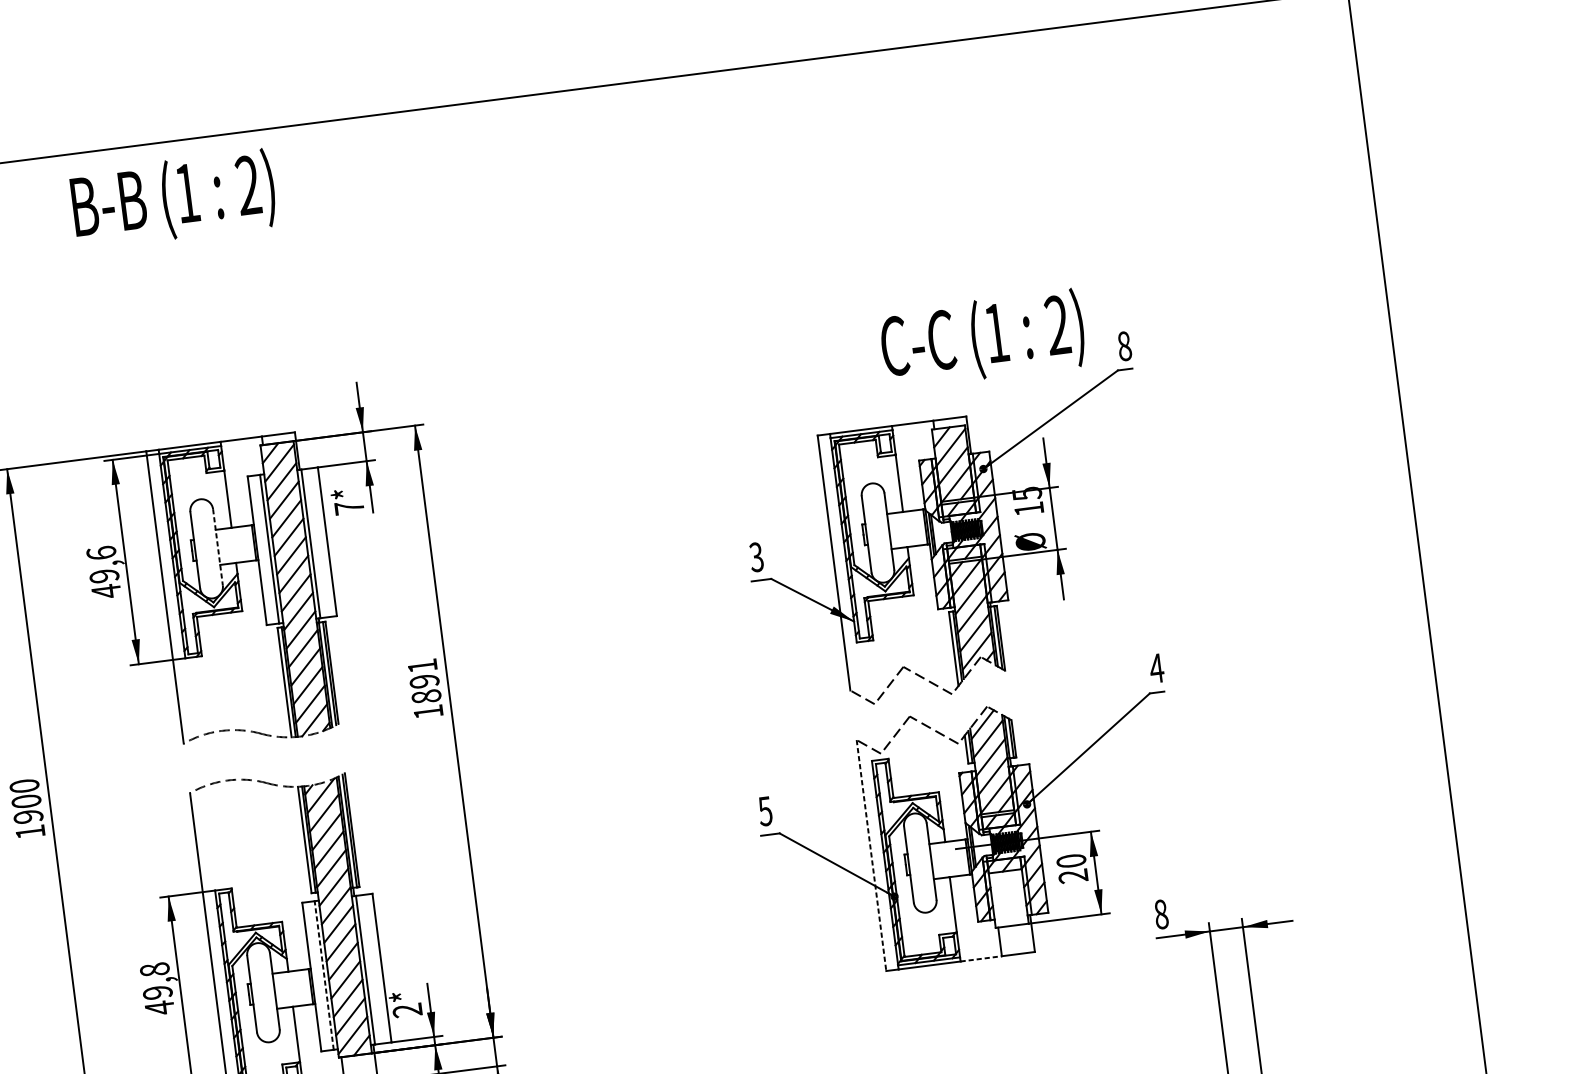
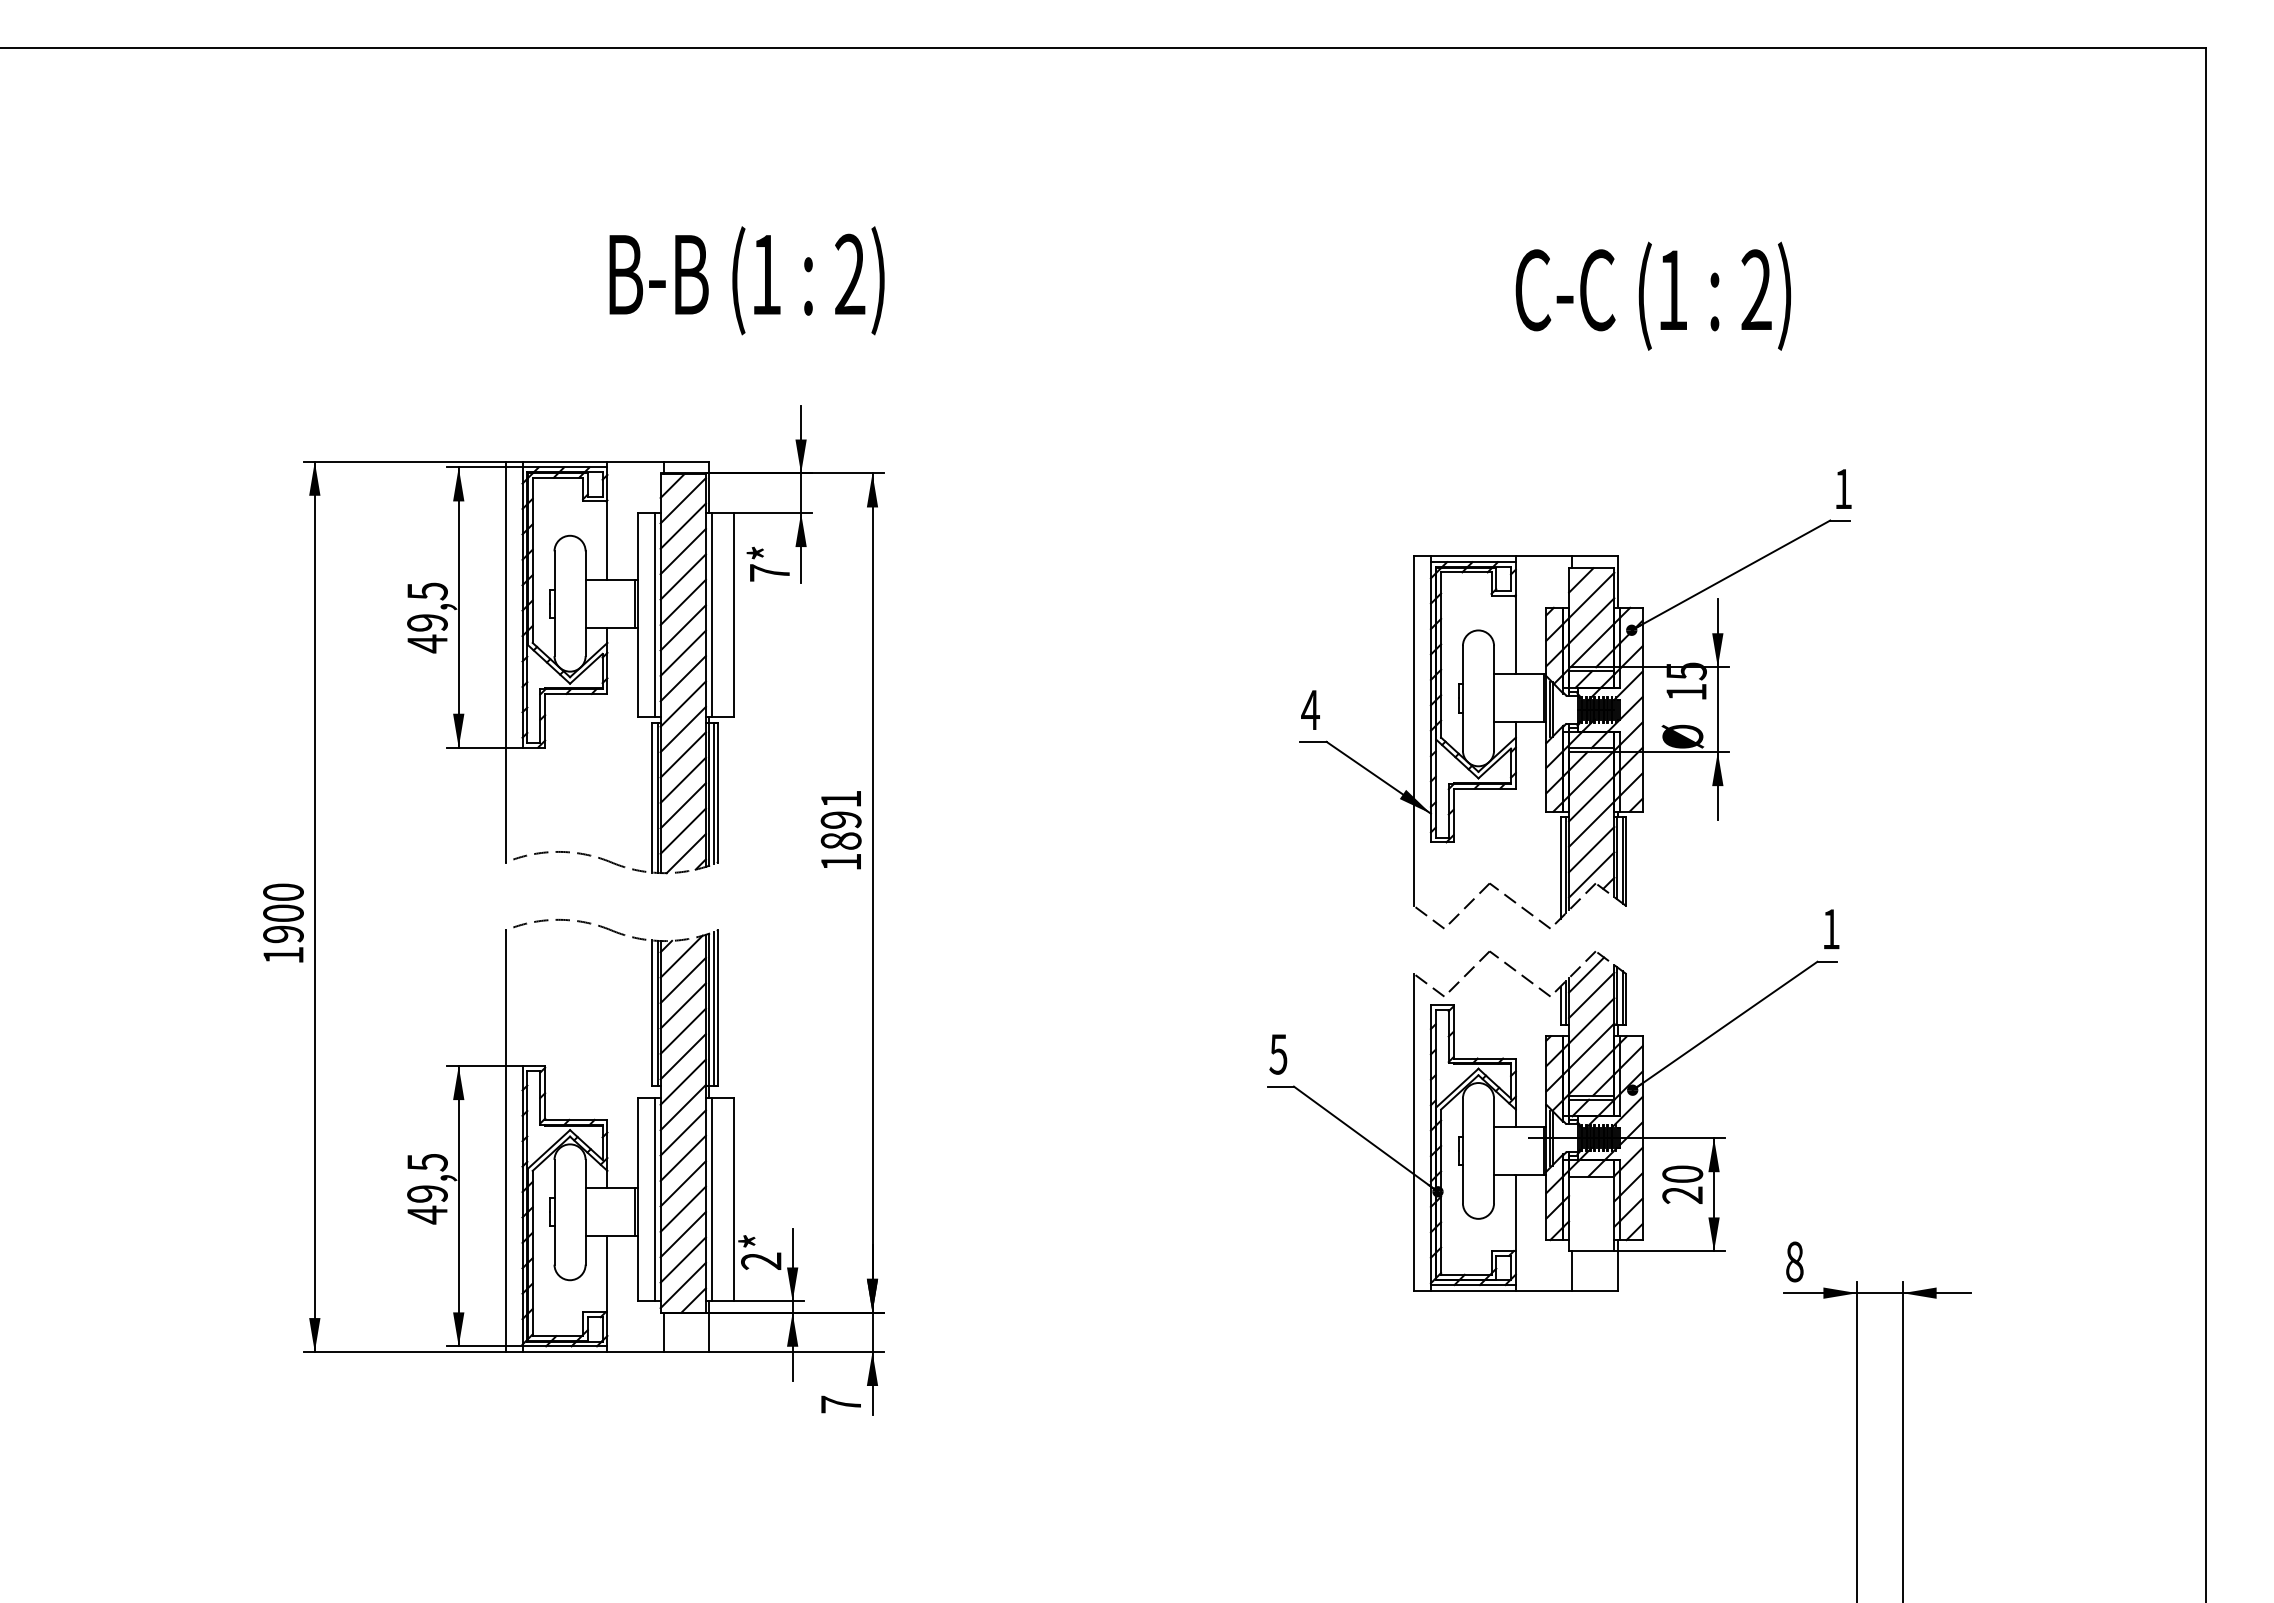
text: (173, 199) -> (746, 280), moved
text: (982, 338) -> (1652, 295), moved
text: (1124, 345) -> (1843, 488), 8 -> 1
line: (217, 547) -> (585, 604), dashed -> solid
text: (101, 553) -> (427, 591), 49,6 -> 49,5
text: (756, 556) -> (1310, 709), 3 -> 4
text: (1156, 668) -> (1830, 929), 4 -> 1
line: (871, 855) -> (1413, 1132), dashed -> solid
line: (981, 958) -> (1544, 1290), dashed -> solid
text: (154, 969) -> (427, 1162), 49,8 -> 49,5
line: (323, 975) -> (654, 1199), dashed -> solid

